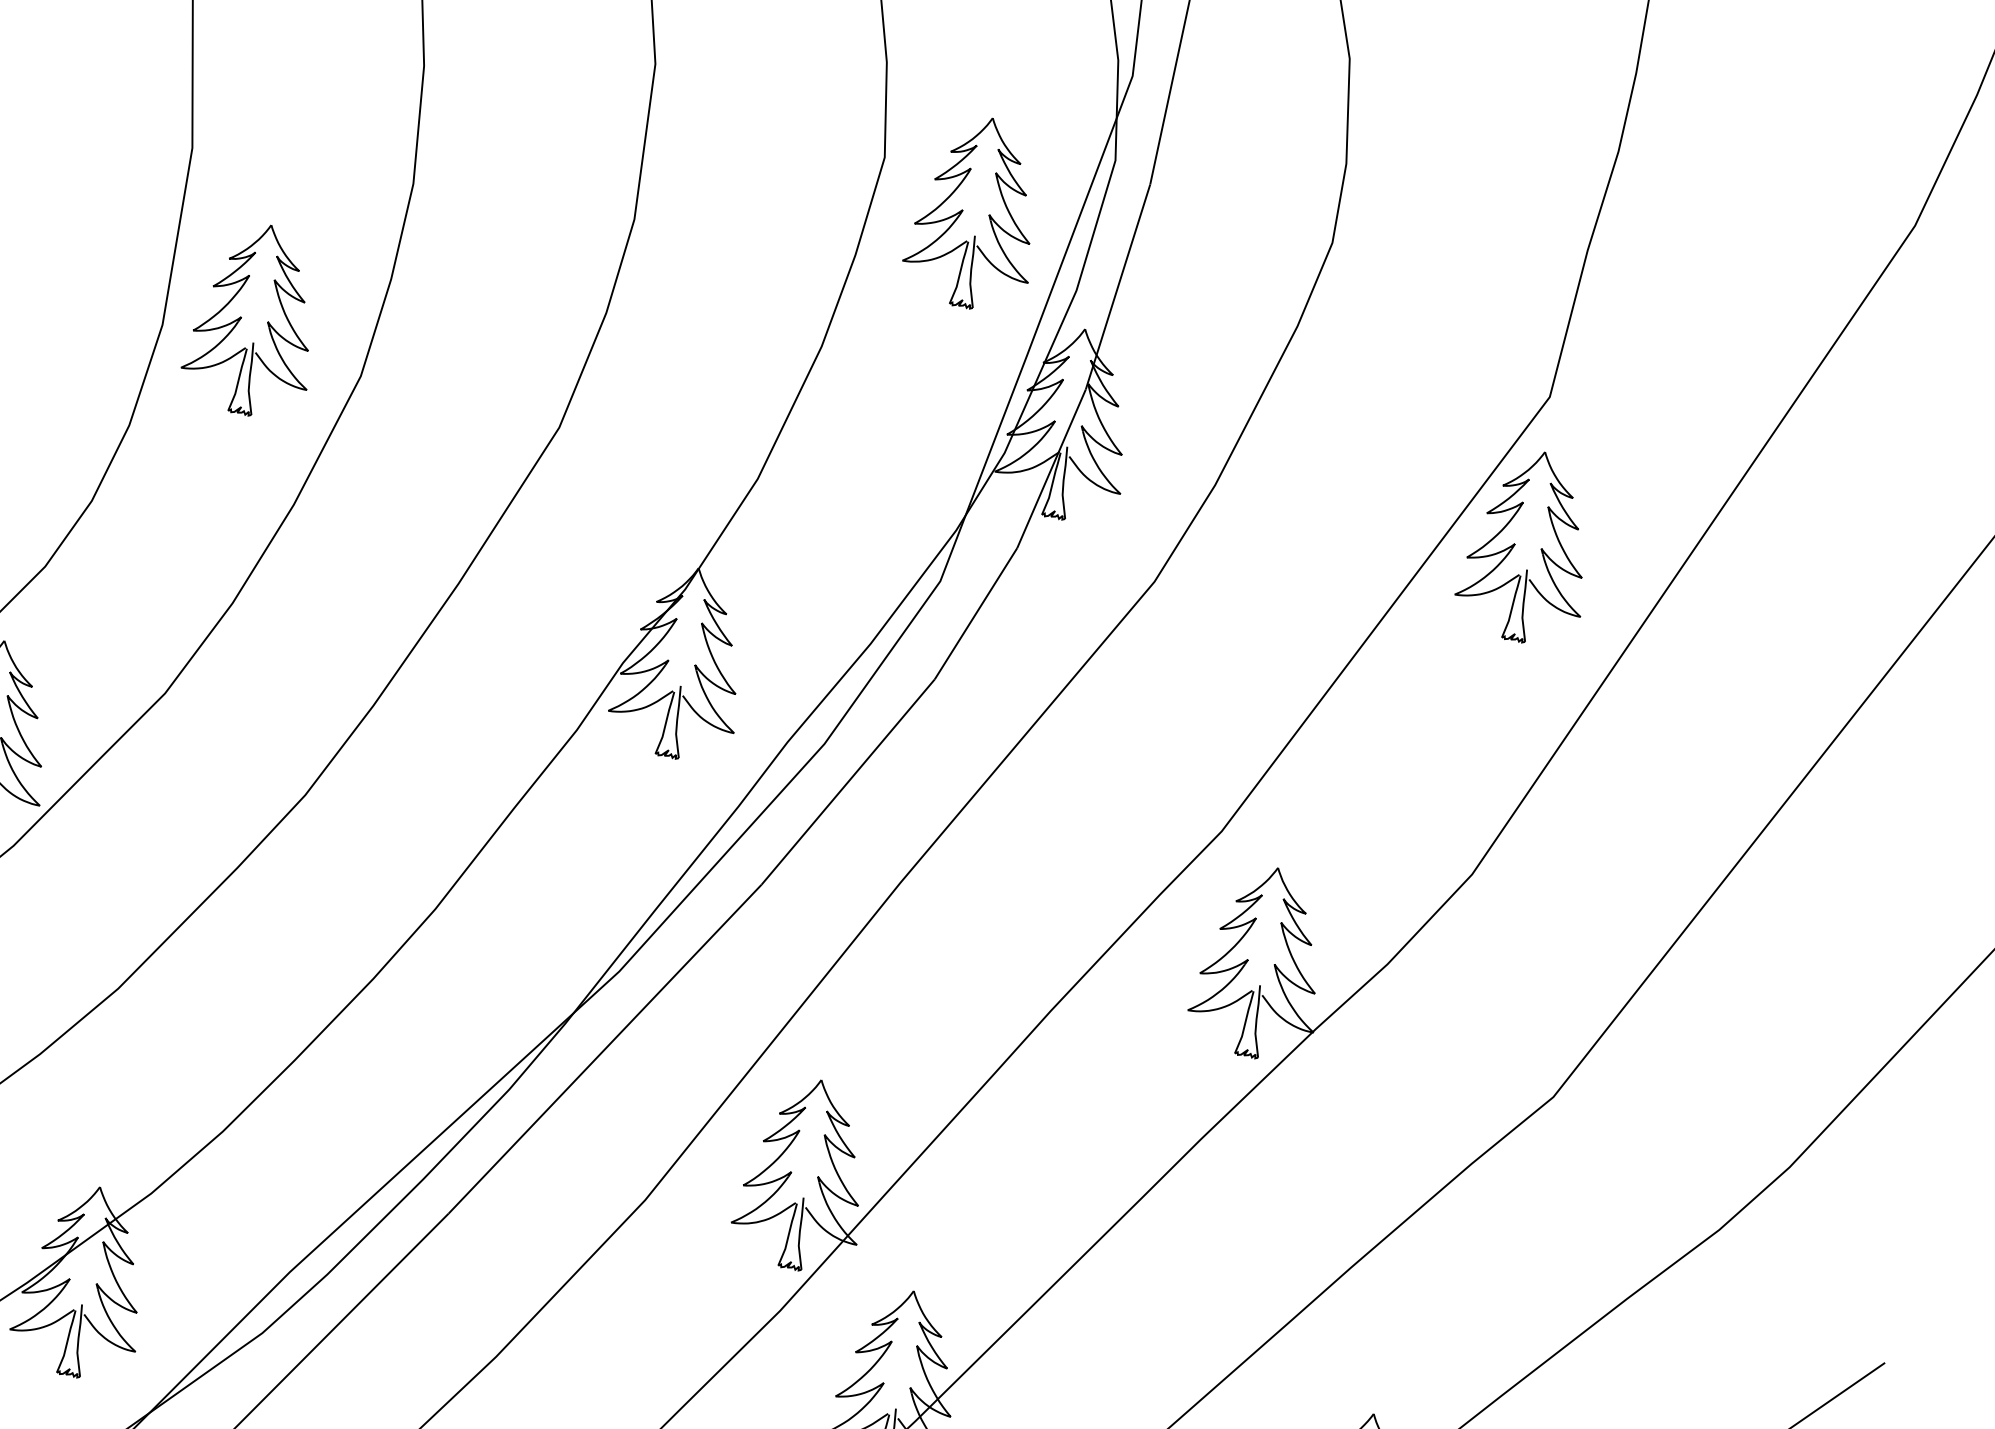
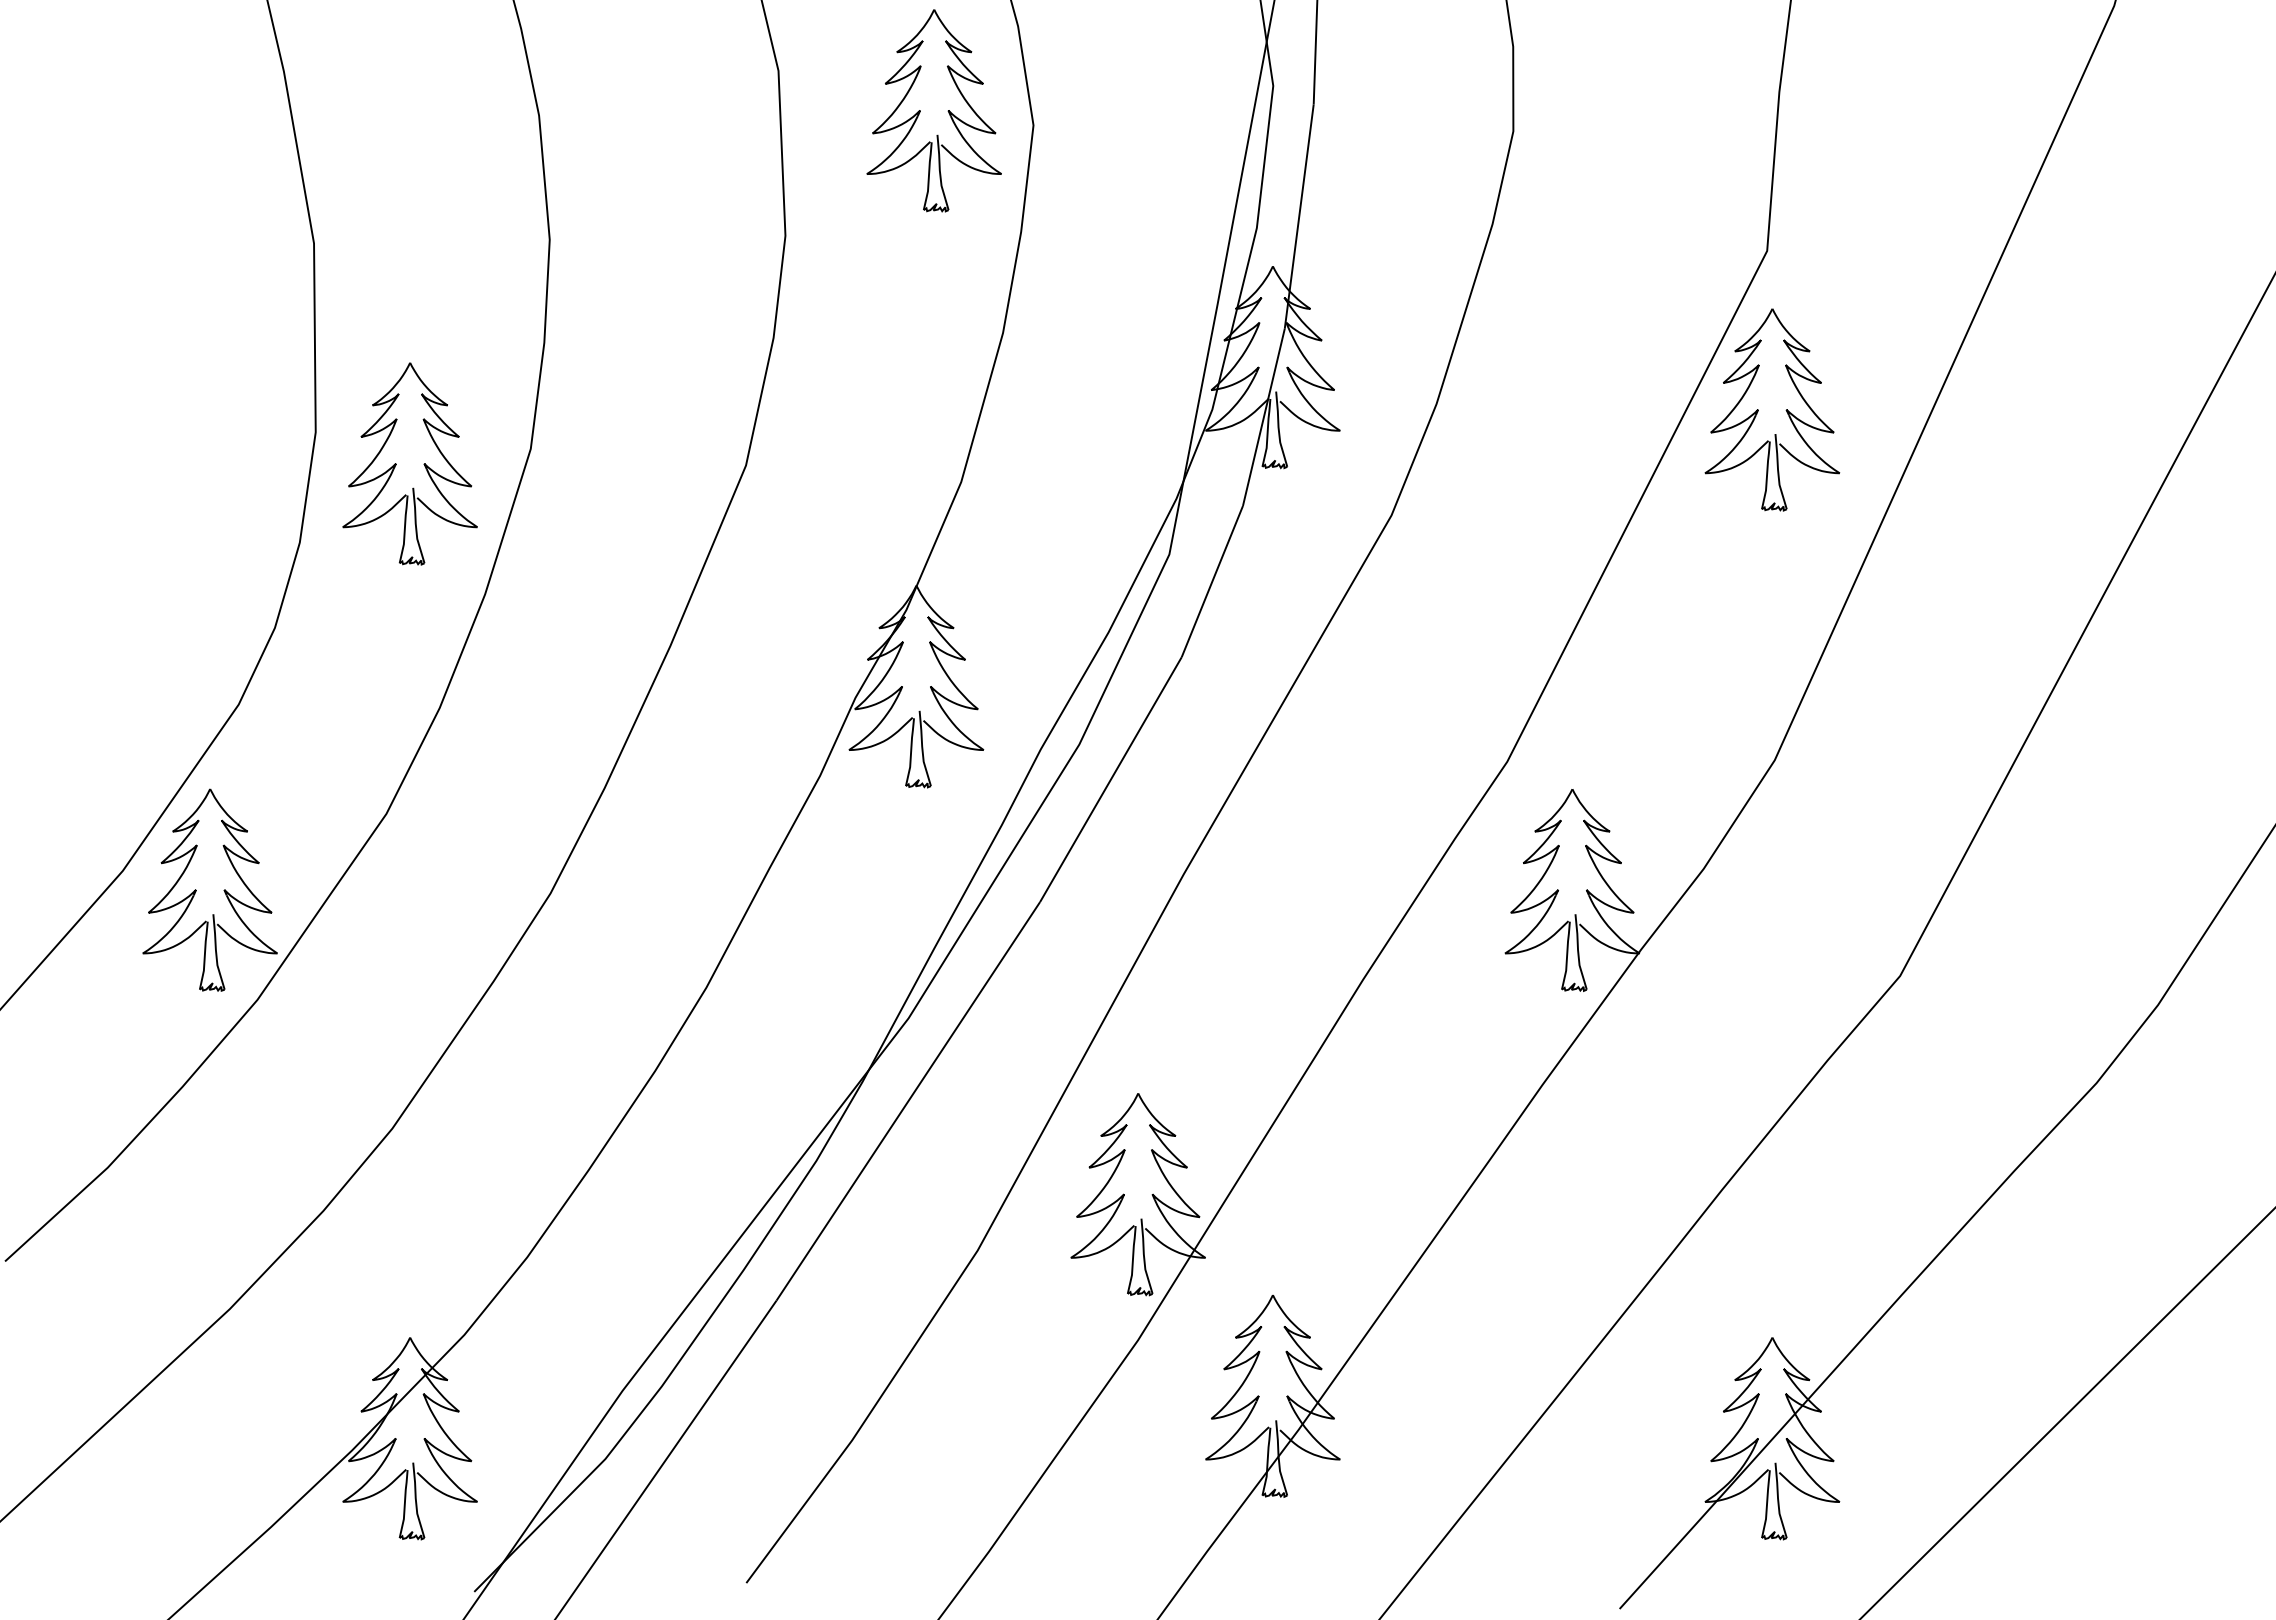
part: (963, 210) -> (920, 110), moved
part: (254, 319) -> (409, 463), moved

